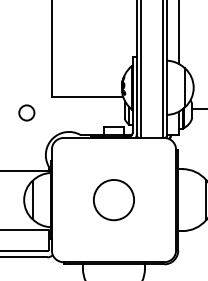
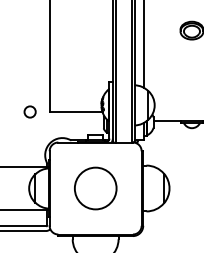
circle: (25, 112) -> (29, 111), moved
circle: (113, 200) -> (95, 188), size x1.4

